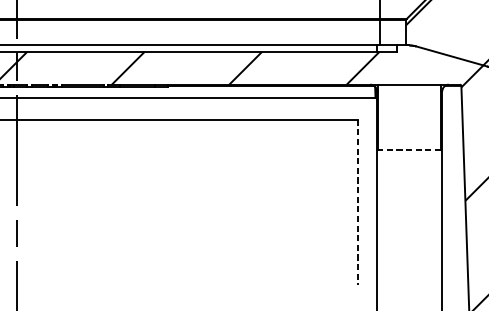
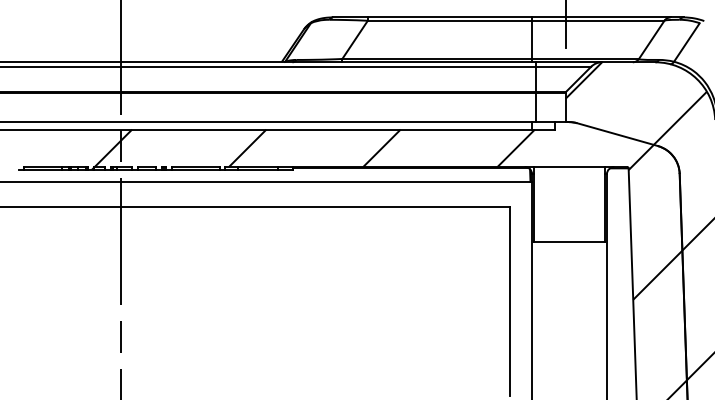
line: (409, 149) -> (569, 241), dashed -> solid
line: (358, 202) -> (510, 301), dashed -> solid

